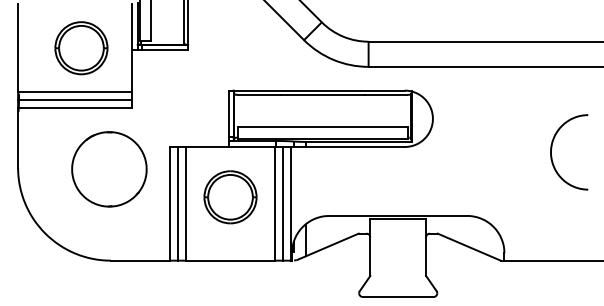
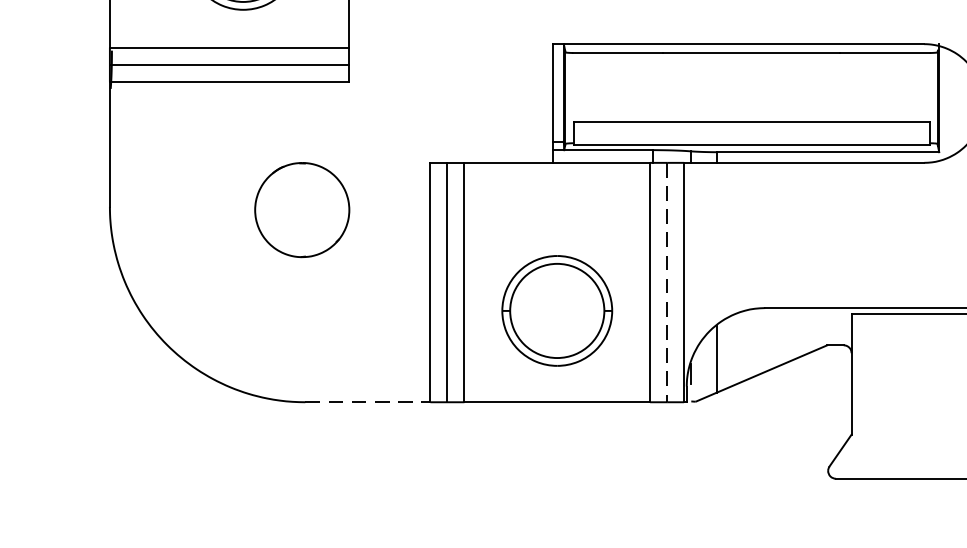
part: (109, 169) -> (302, 210), size x0.6
part: (230, 197) -> (557, 311), moved
line: (282, 203) -> (666, 281), solid -> dashed
line: (140, 260) -> (367, 401), solid -> dashed

